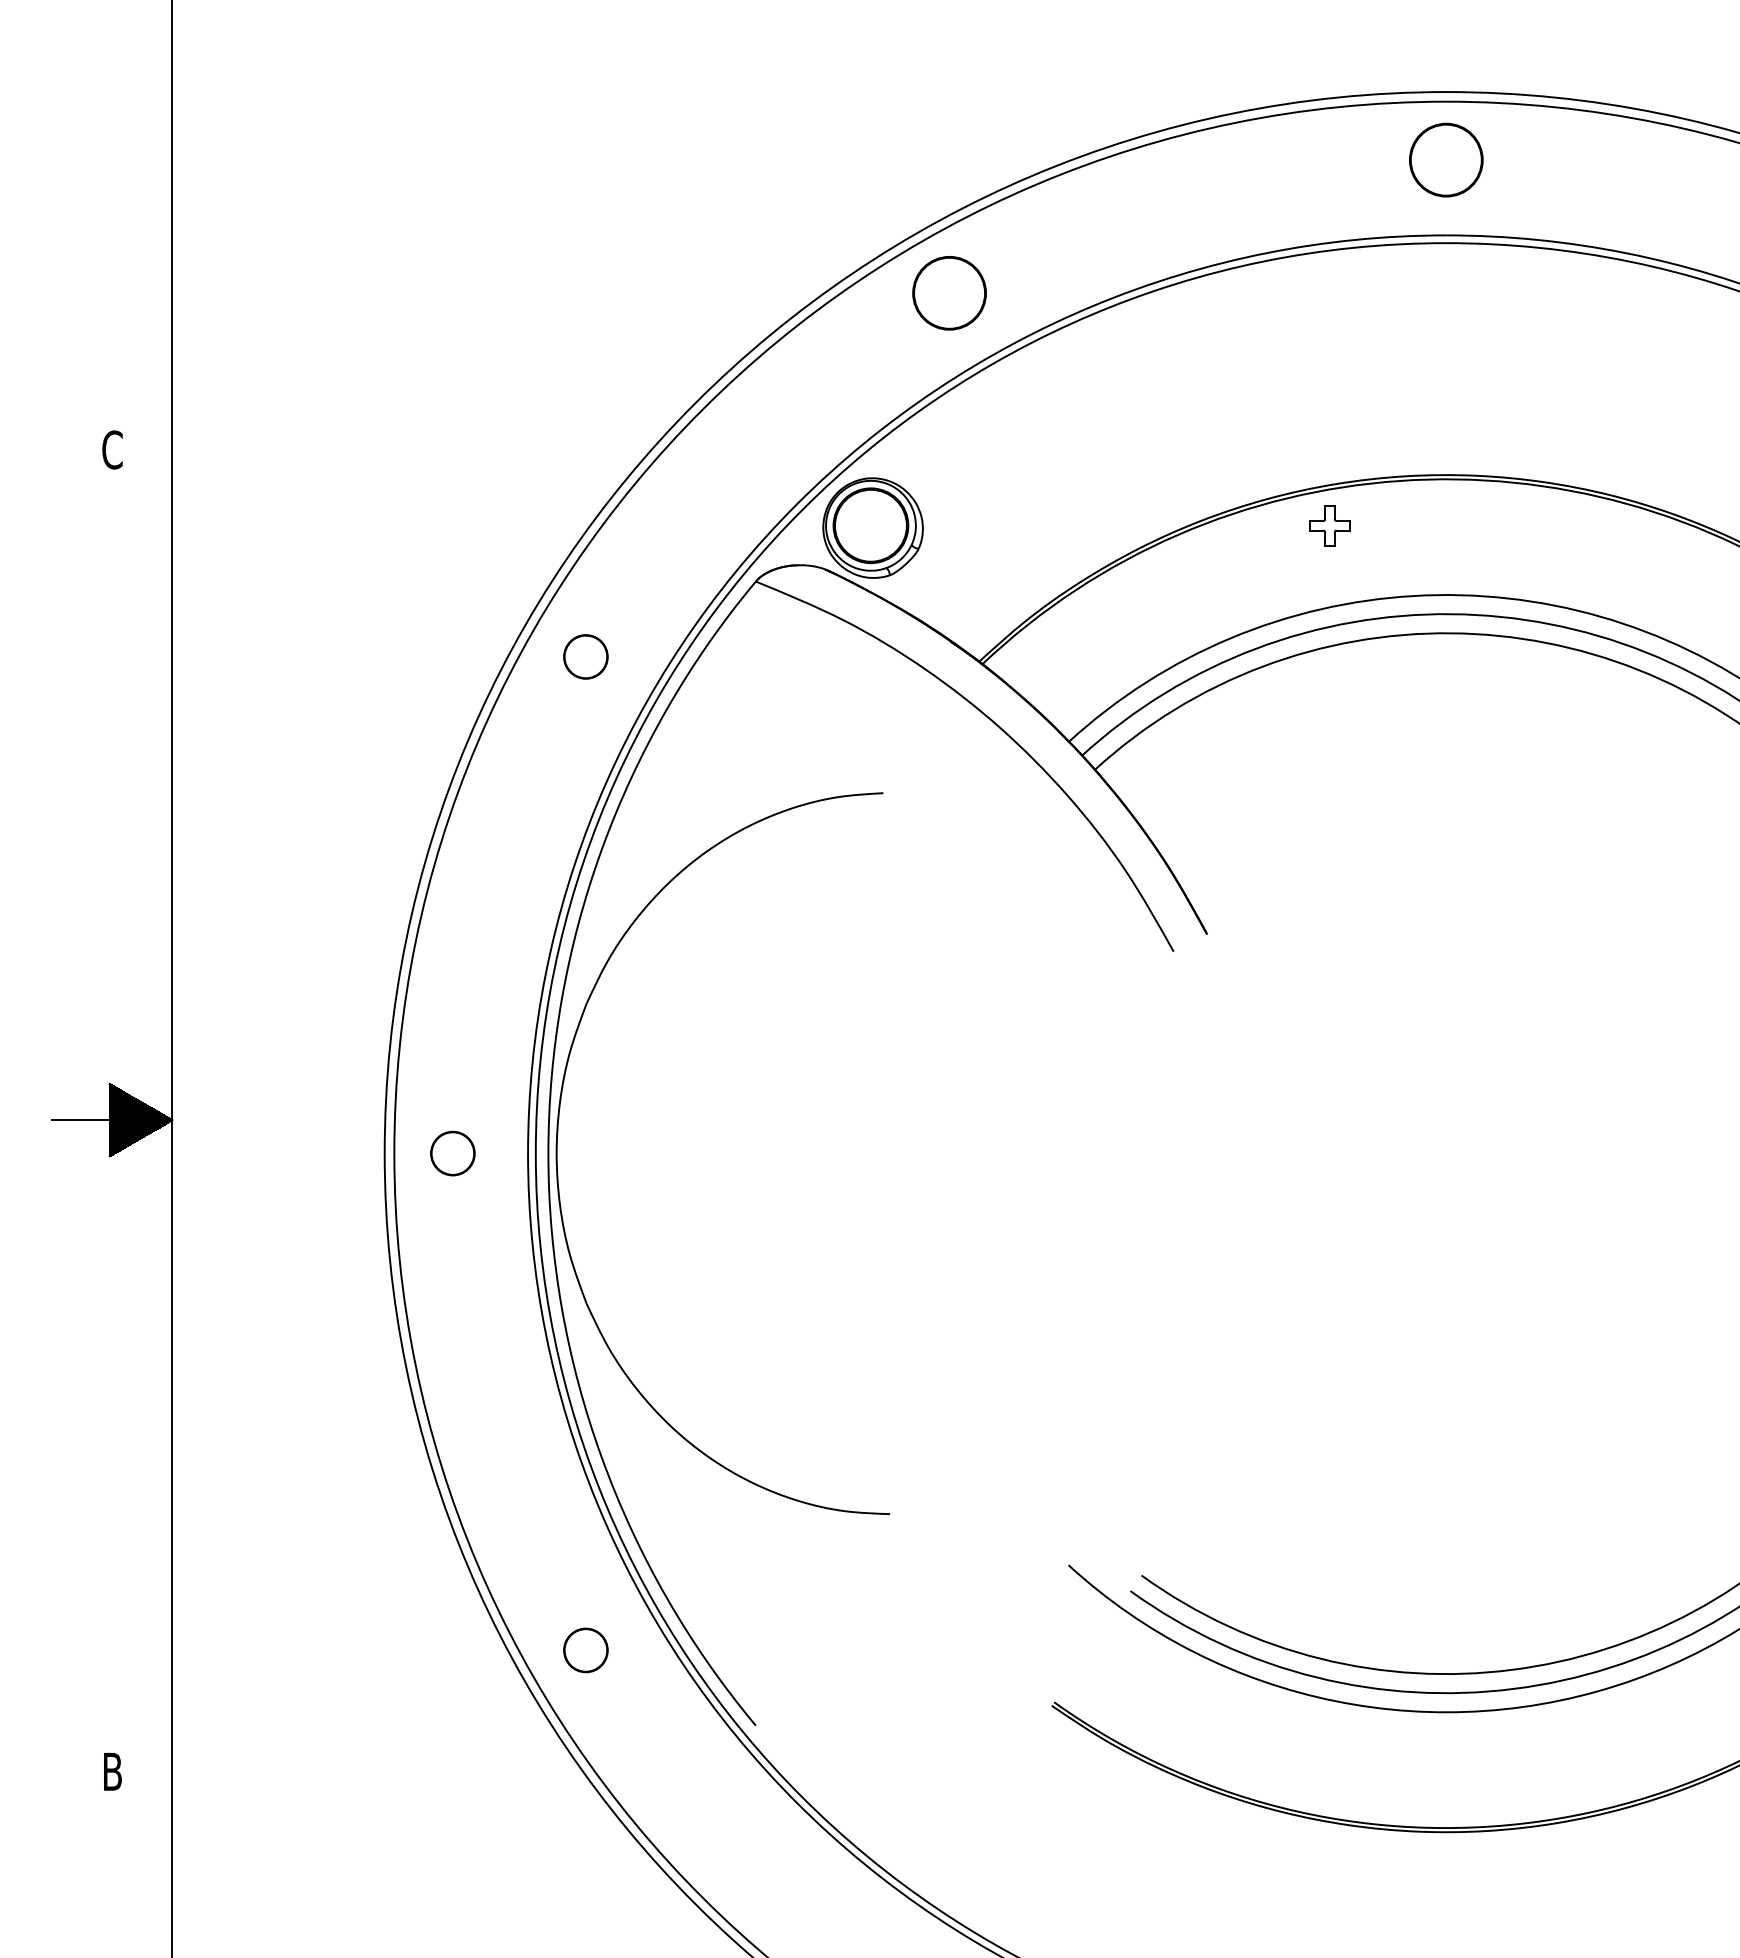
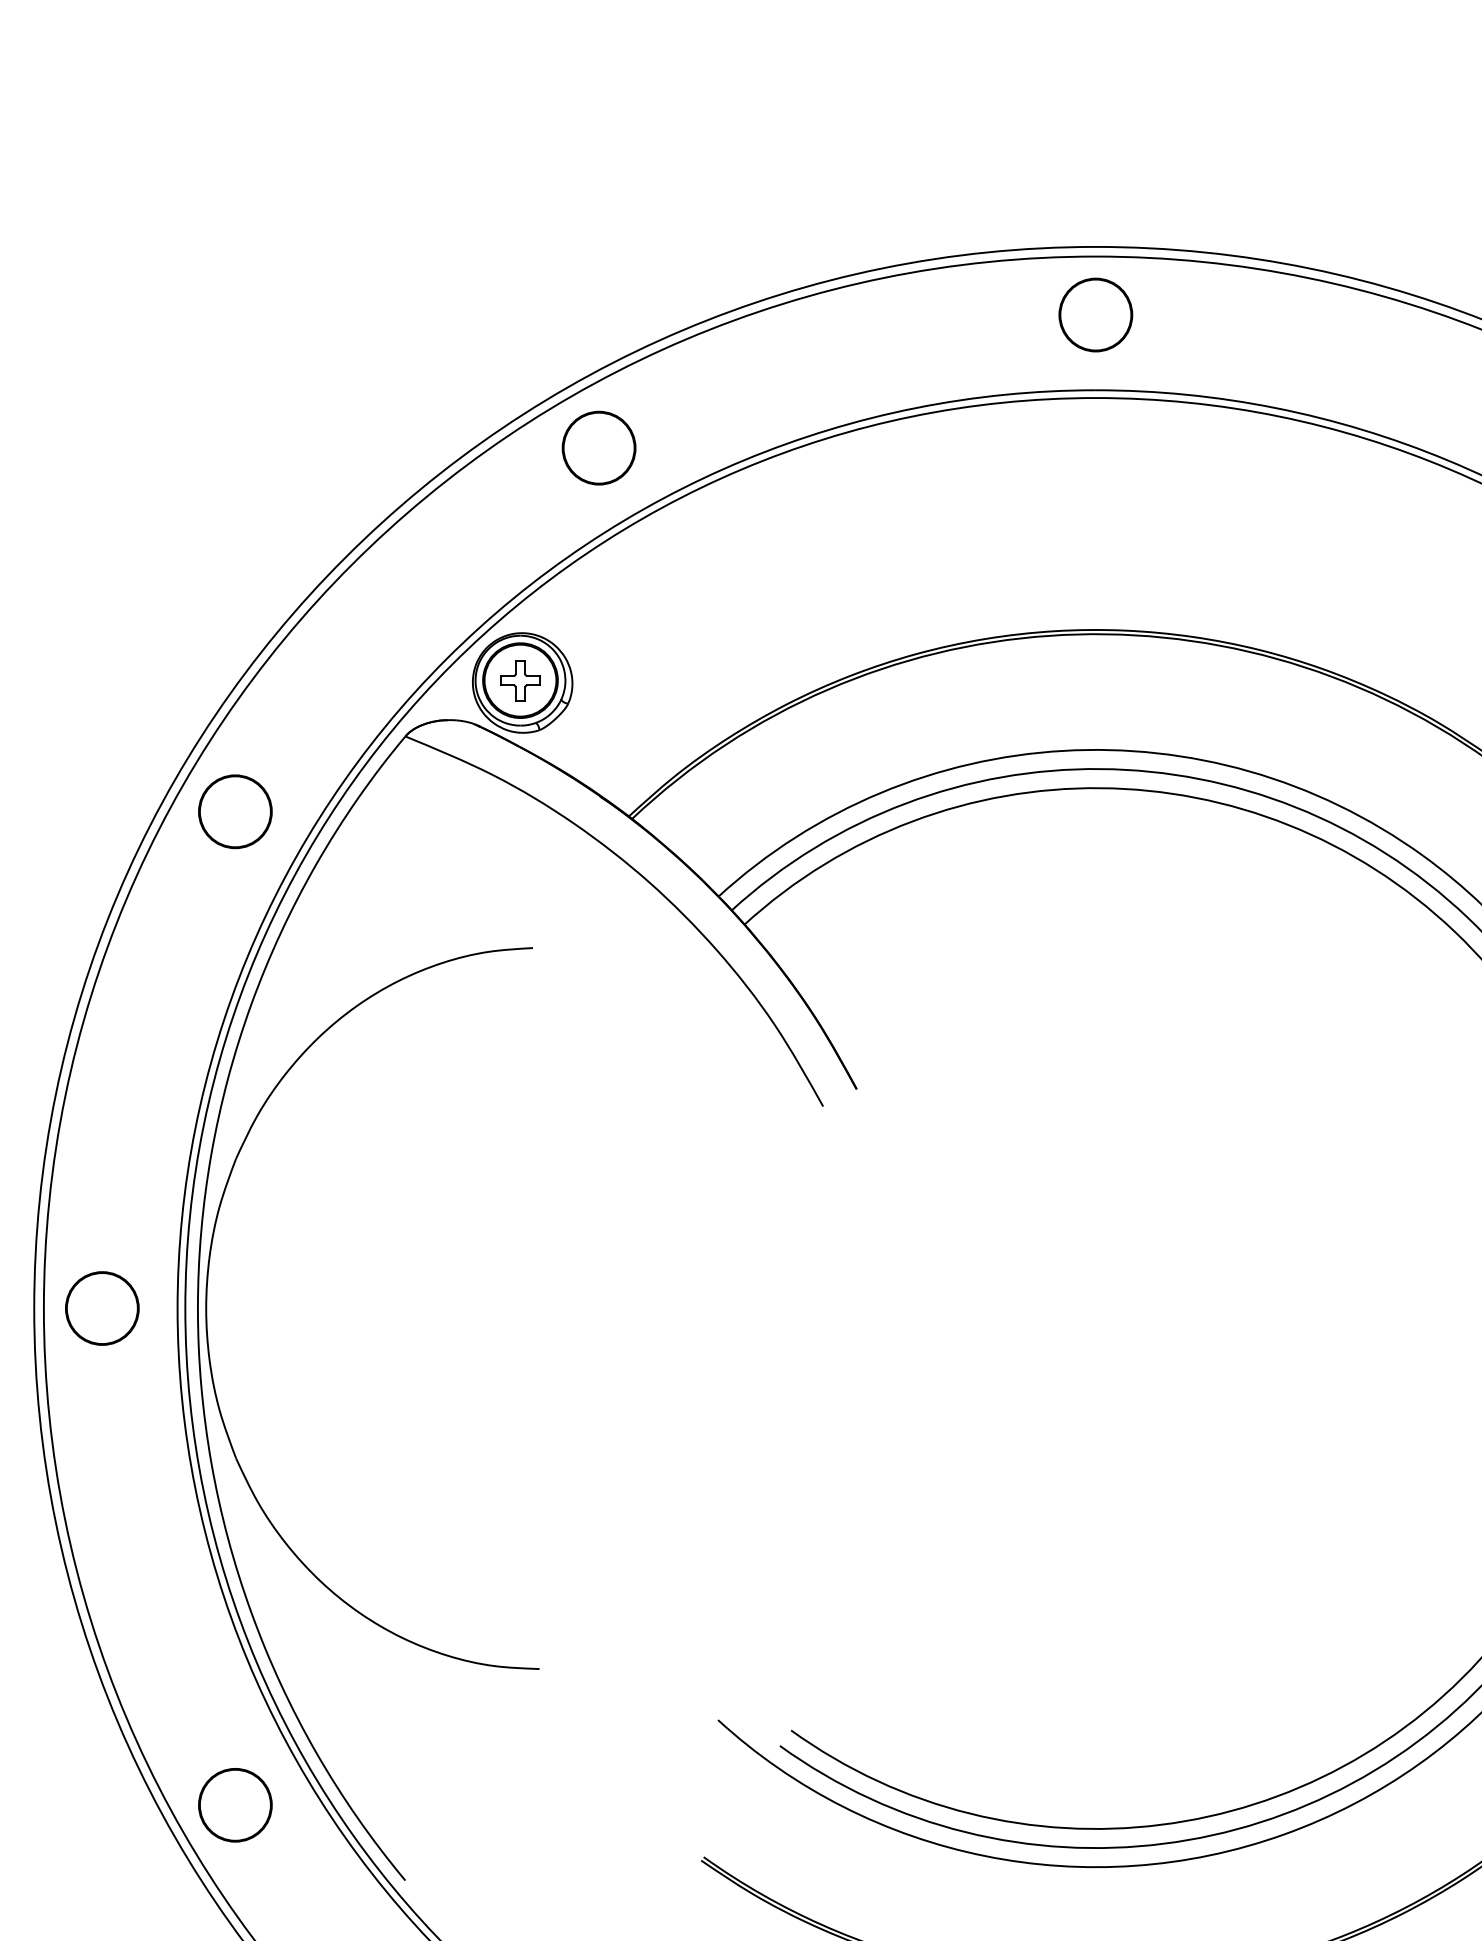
part: (1329, 525) -> (520, 680), moved
part: (585, 656) -> (235, 811), size x1.67
part: (452, 1153) -> (102, 1308), size x1.67
part: (585, 1650) -> (235, 1805), size x1.67

